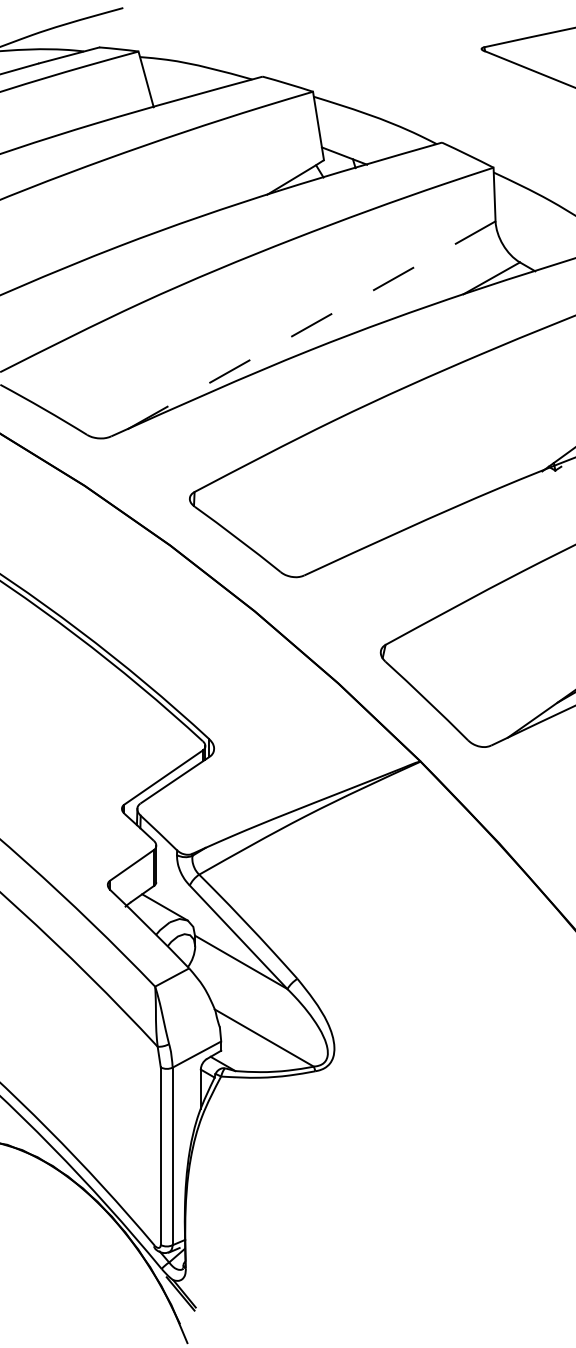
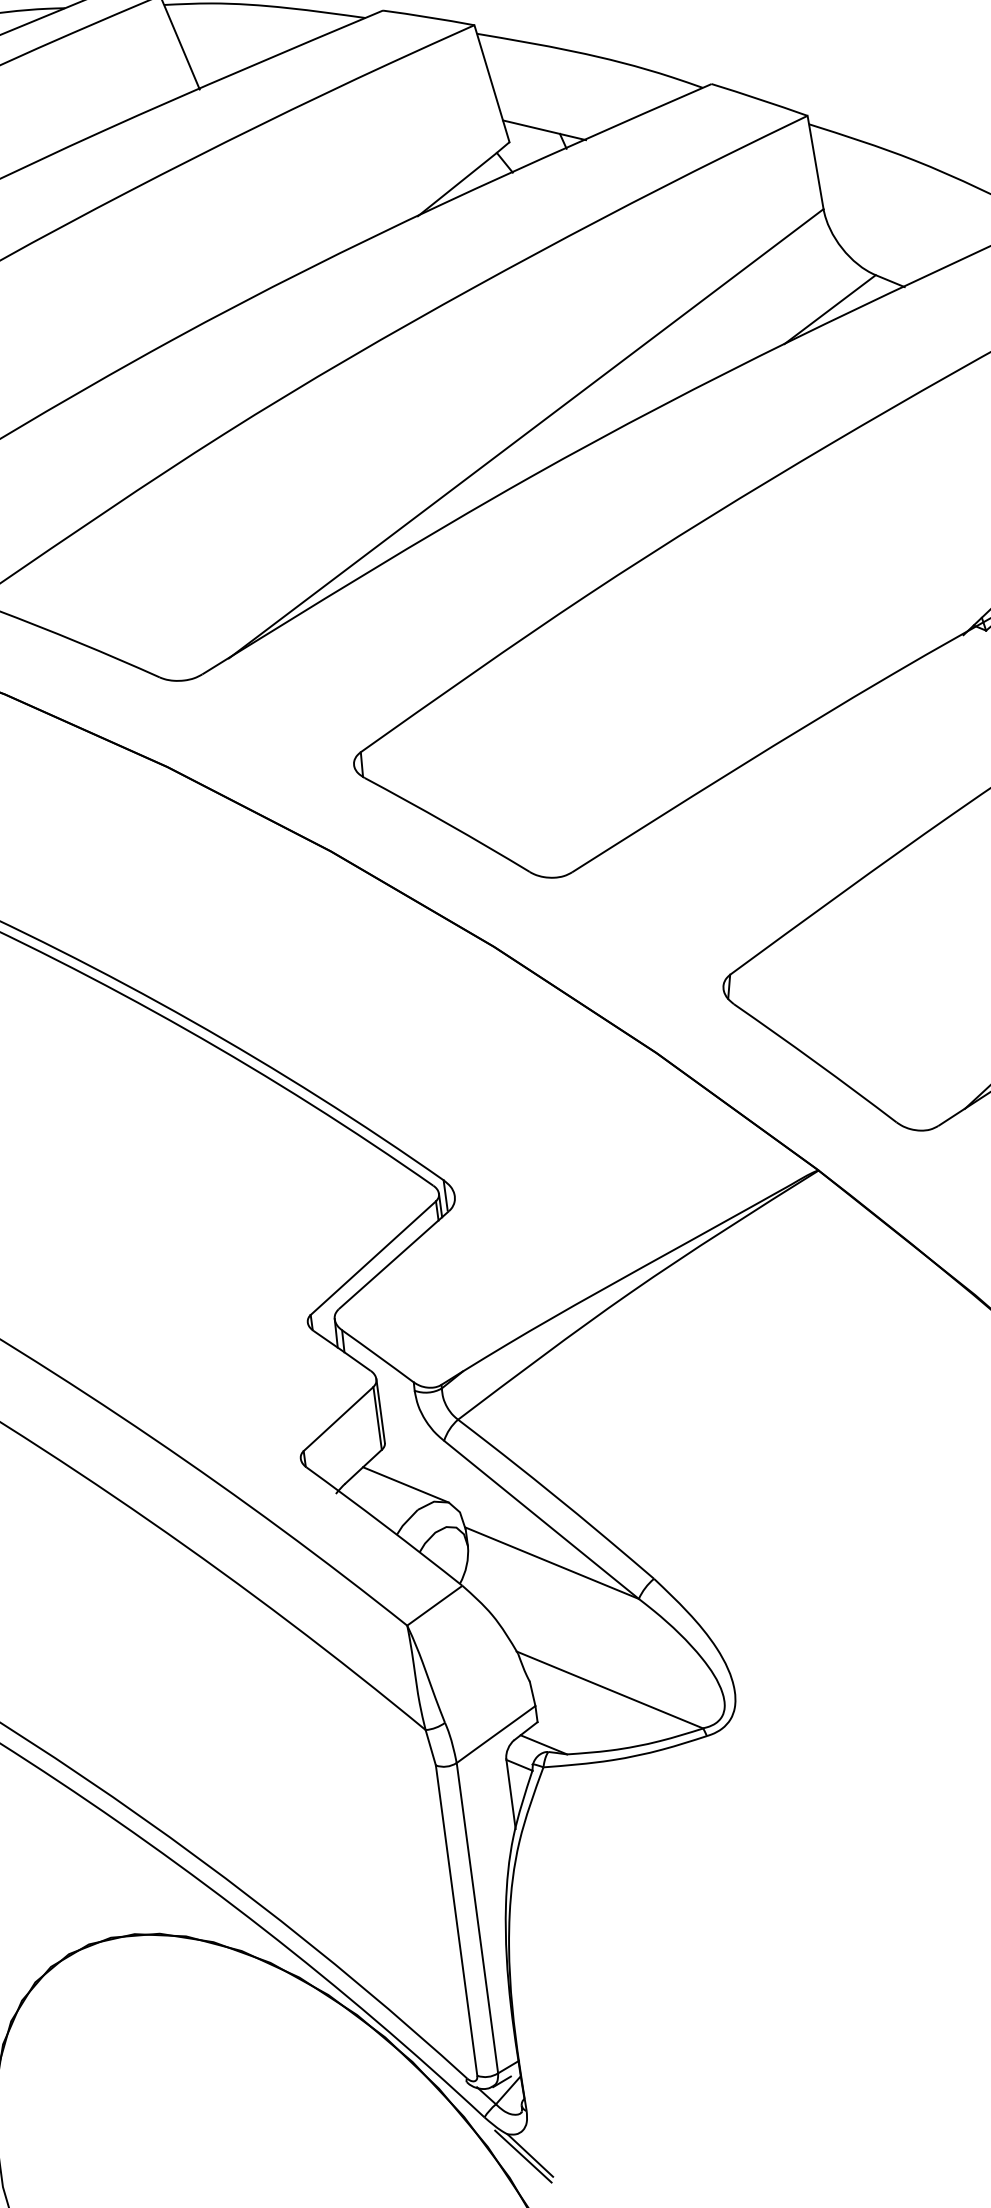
line: (311, 325) -> (526, 433), dashed -> solid

